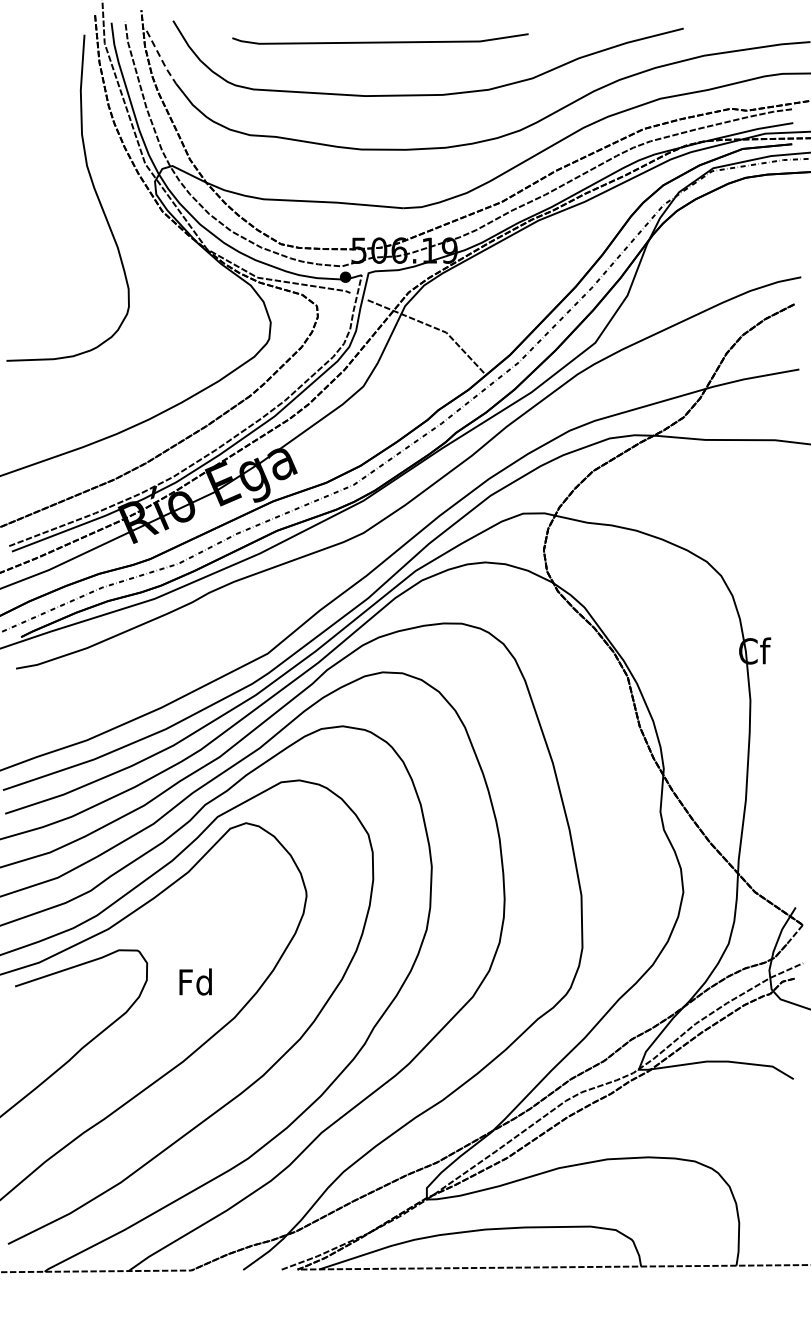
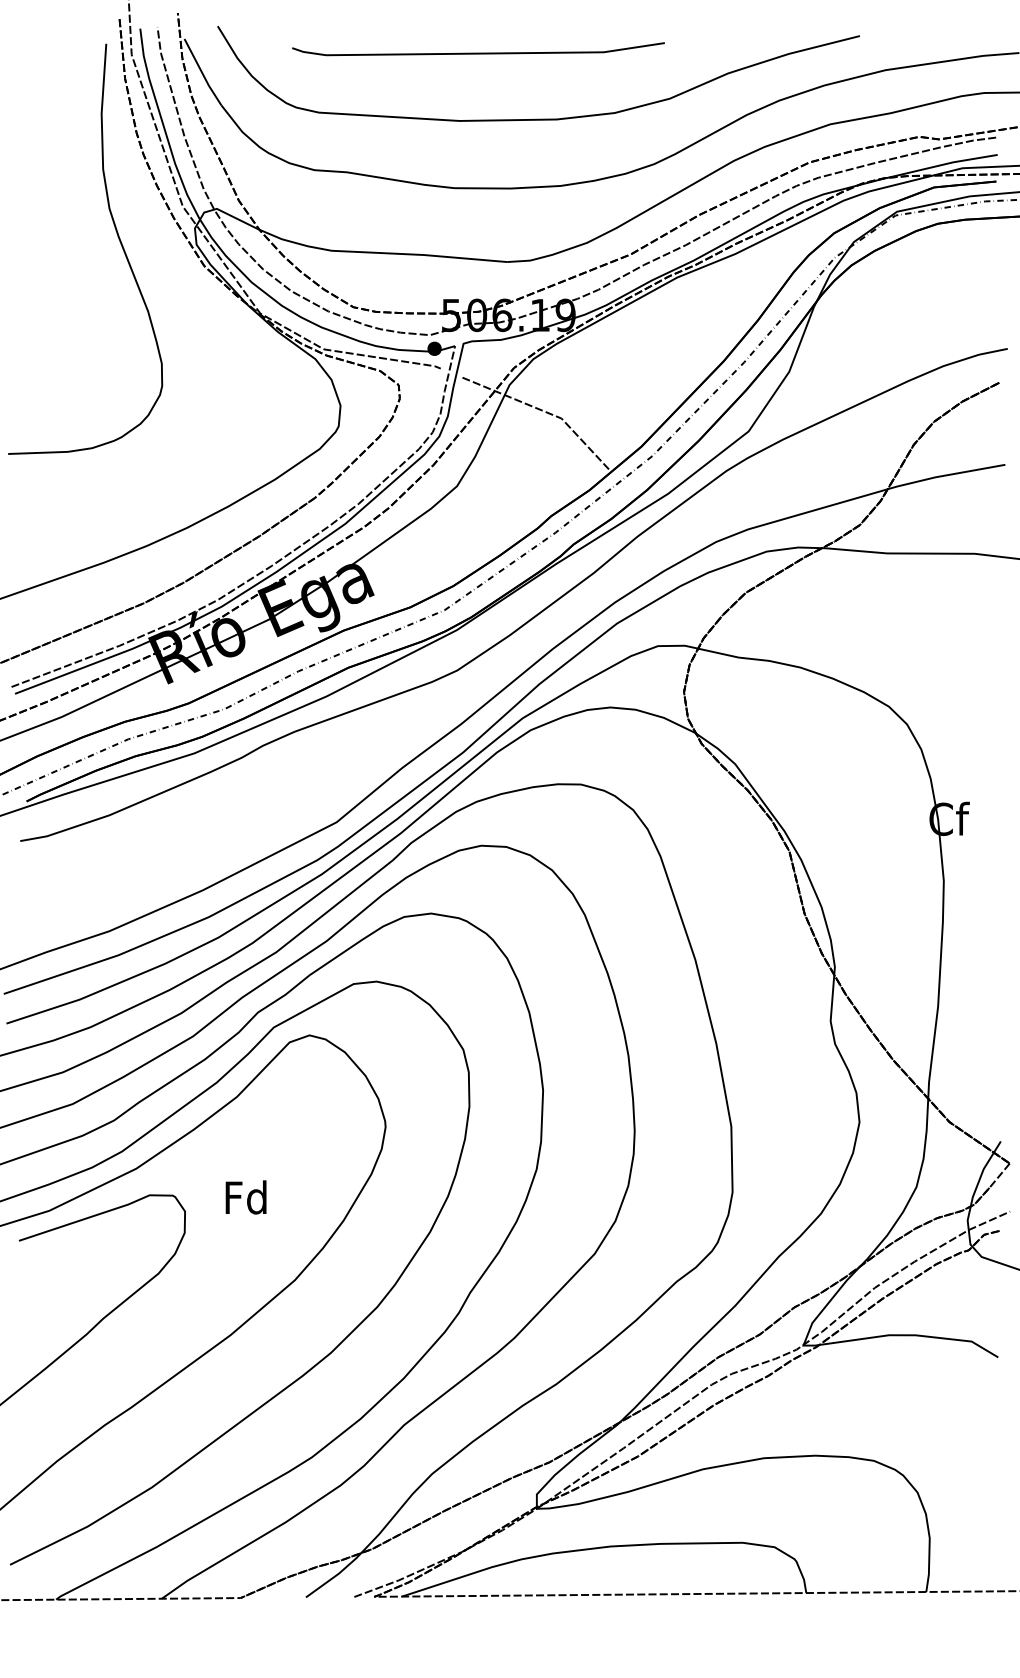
line: (161, 58) -> (203, 73), dashed -> solid
text: (195, 981) -> (245, 1196), moved

